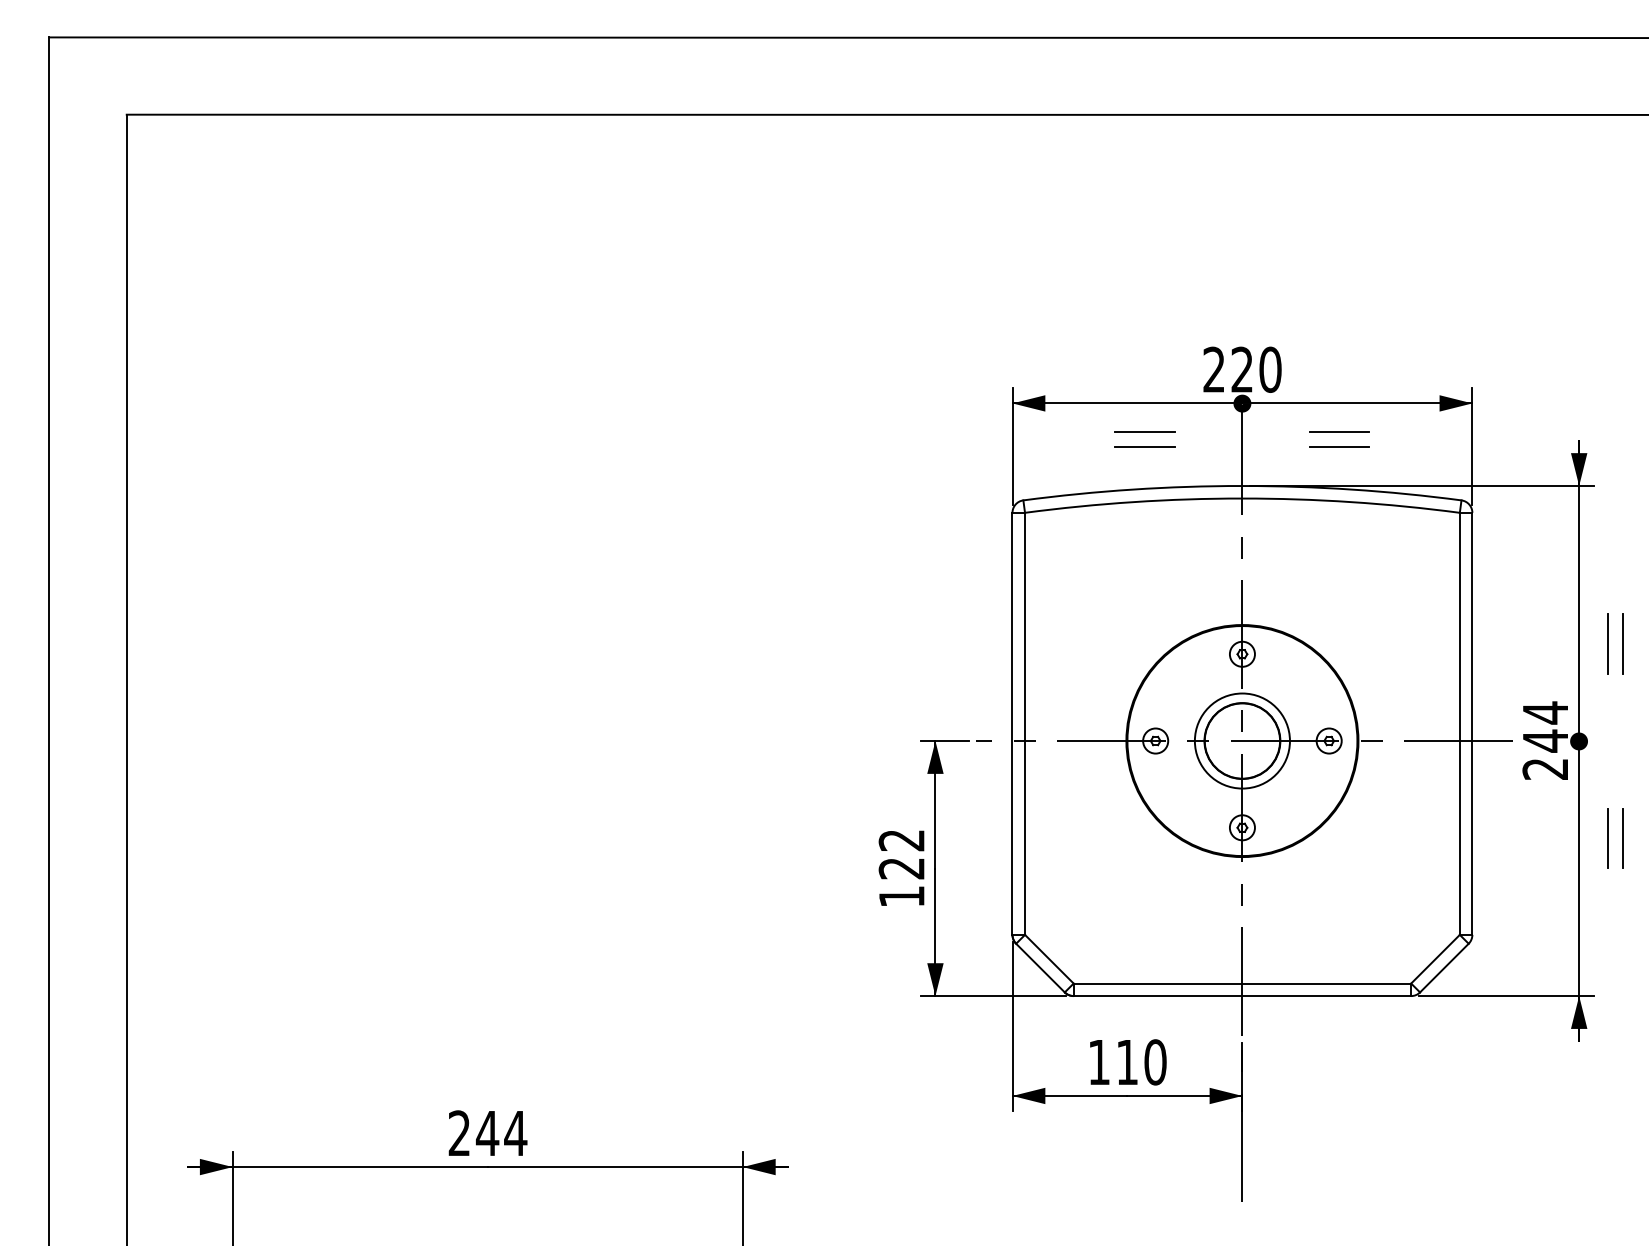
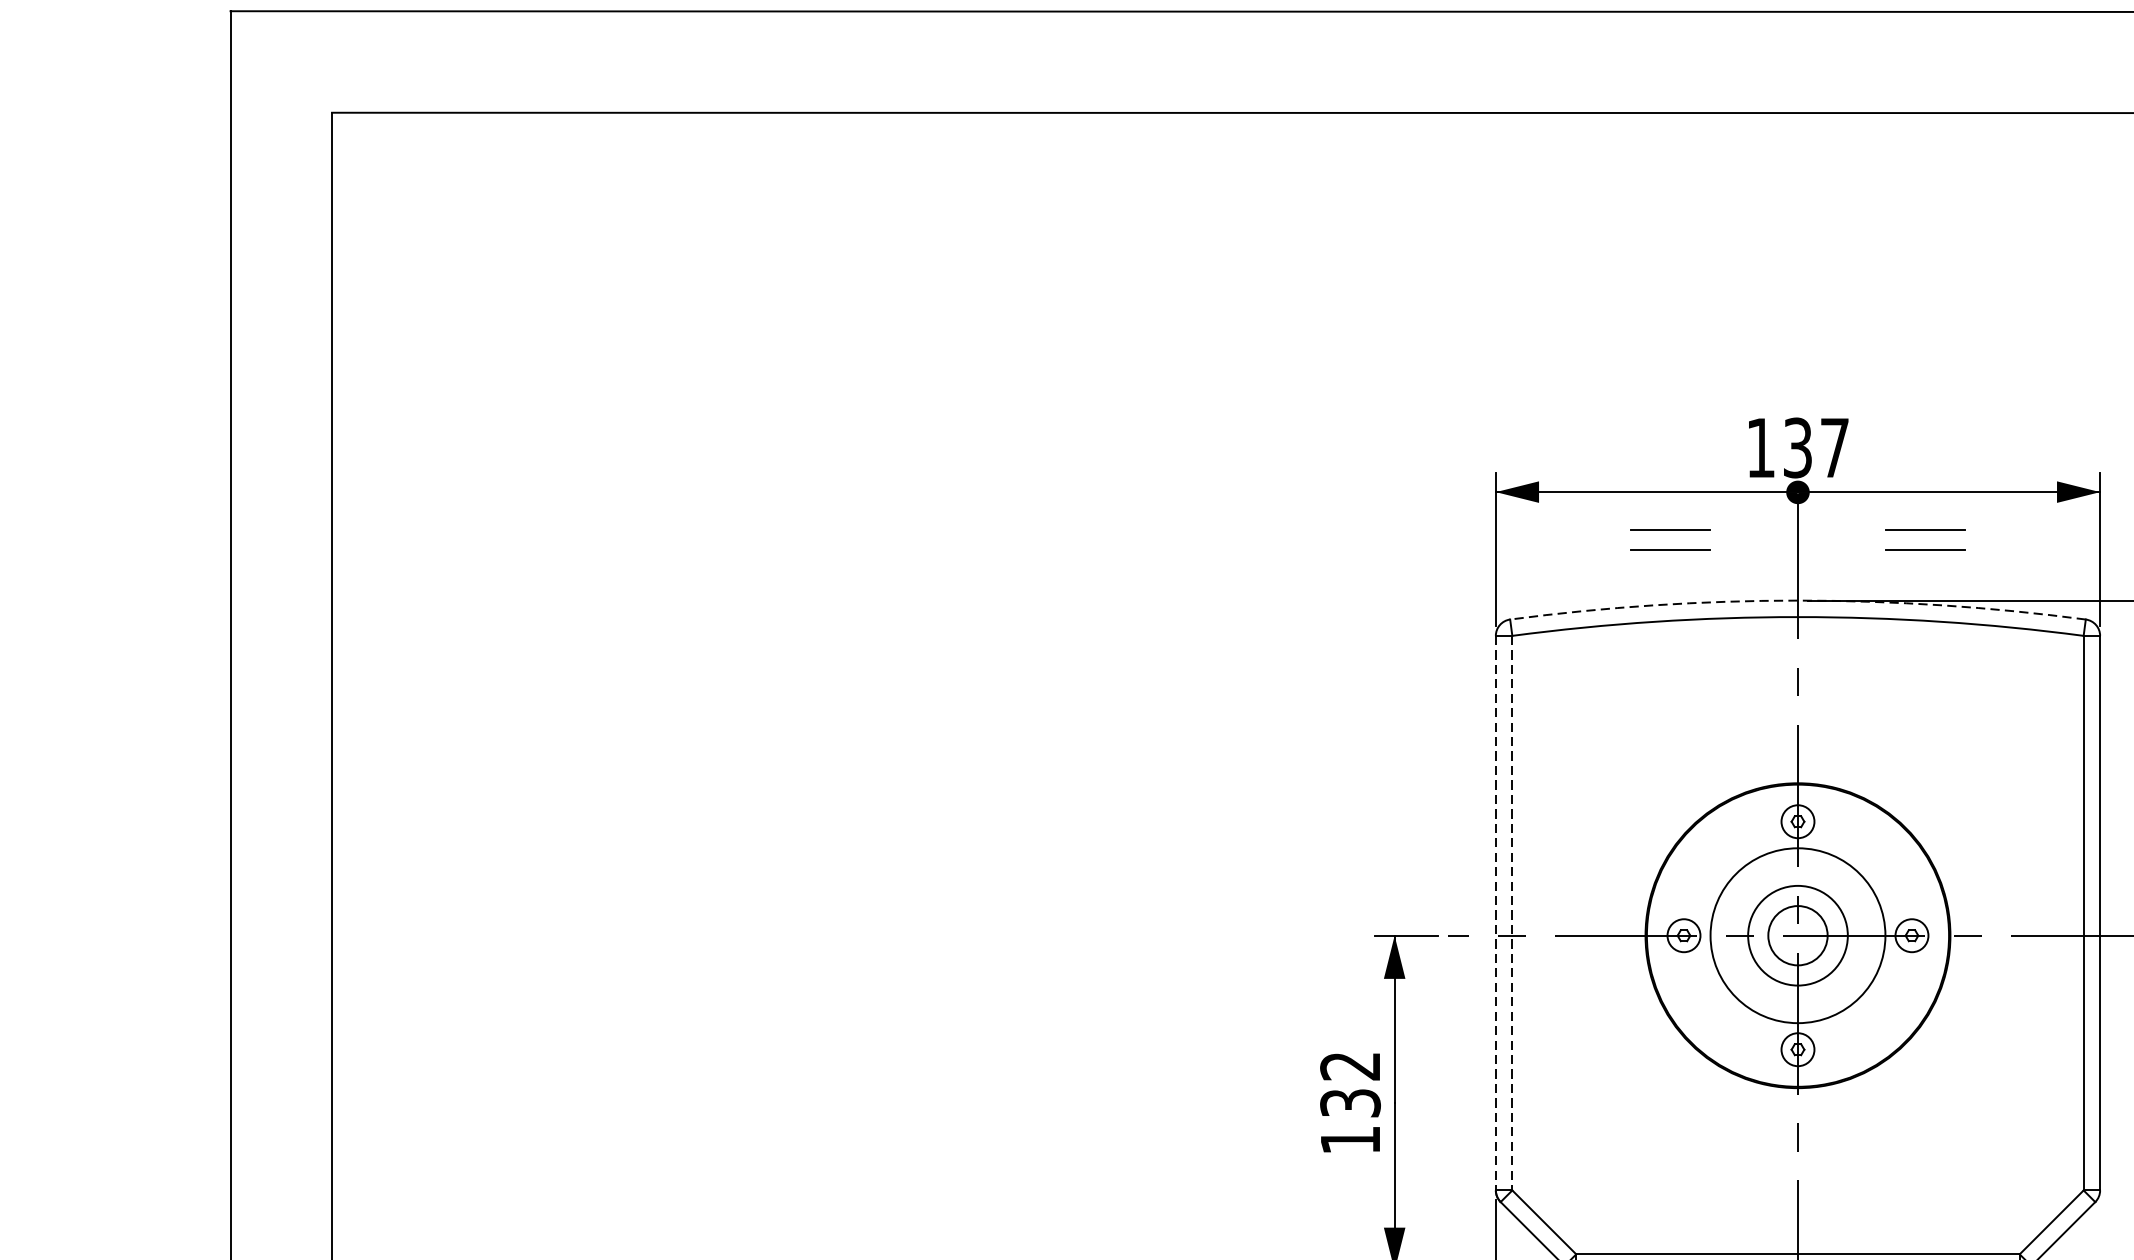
text: (1242, 369) -> (1798, 447), 220 -> 137
arc: (1242, 485) -> (1798, 599), solid -> dashed
line: (1012, 724) -> (1495, 913), solid -> dashed
line: (1025, 724) -> (1512, 913), solid -> dashed
circle: (1241, 740) -> (1796, 935), size x1.4
circle: (1242, 740) -> (1798, 935), size x0.6
text: (901, 868) -> (1350, 1103), 122 -> 132

